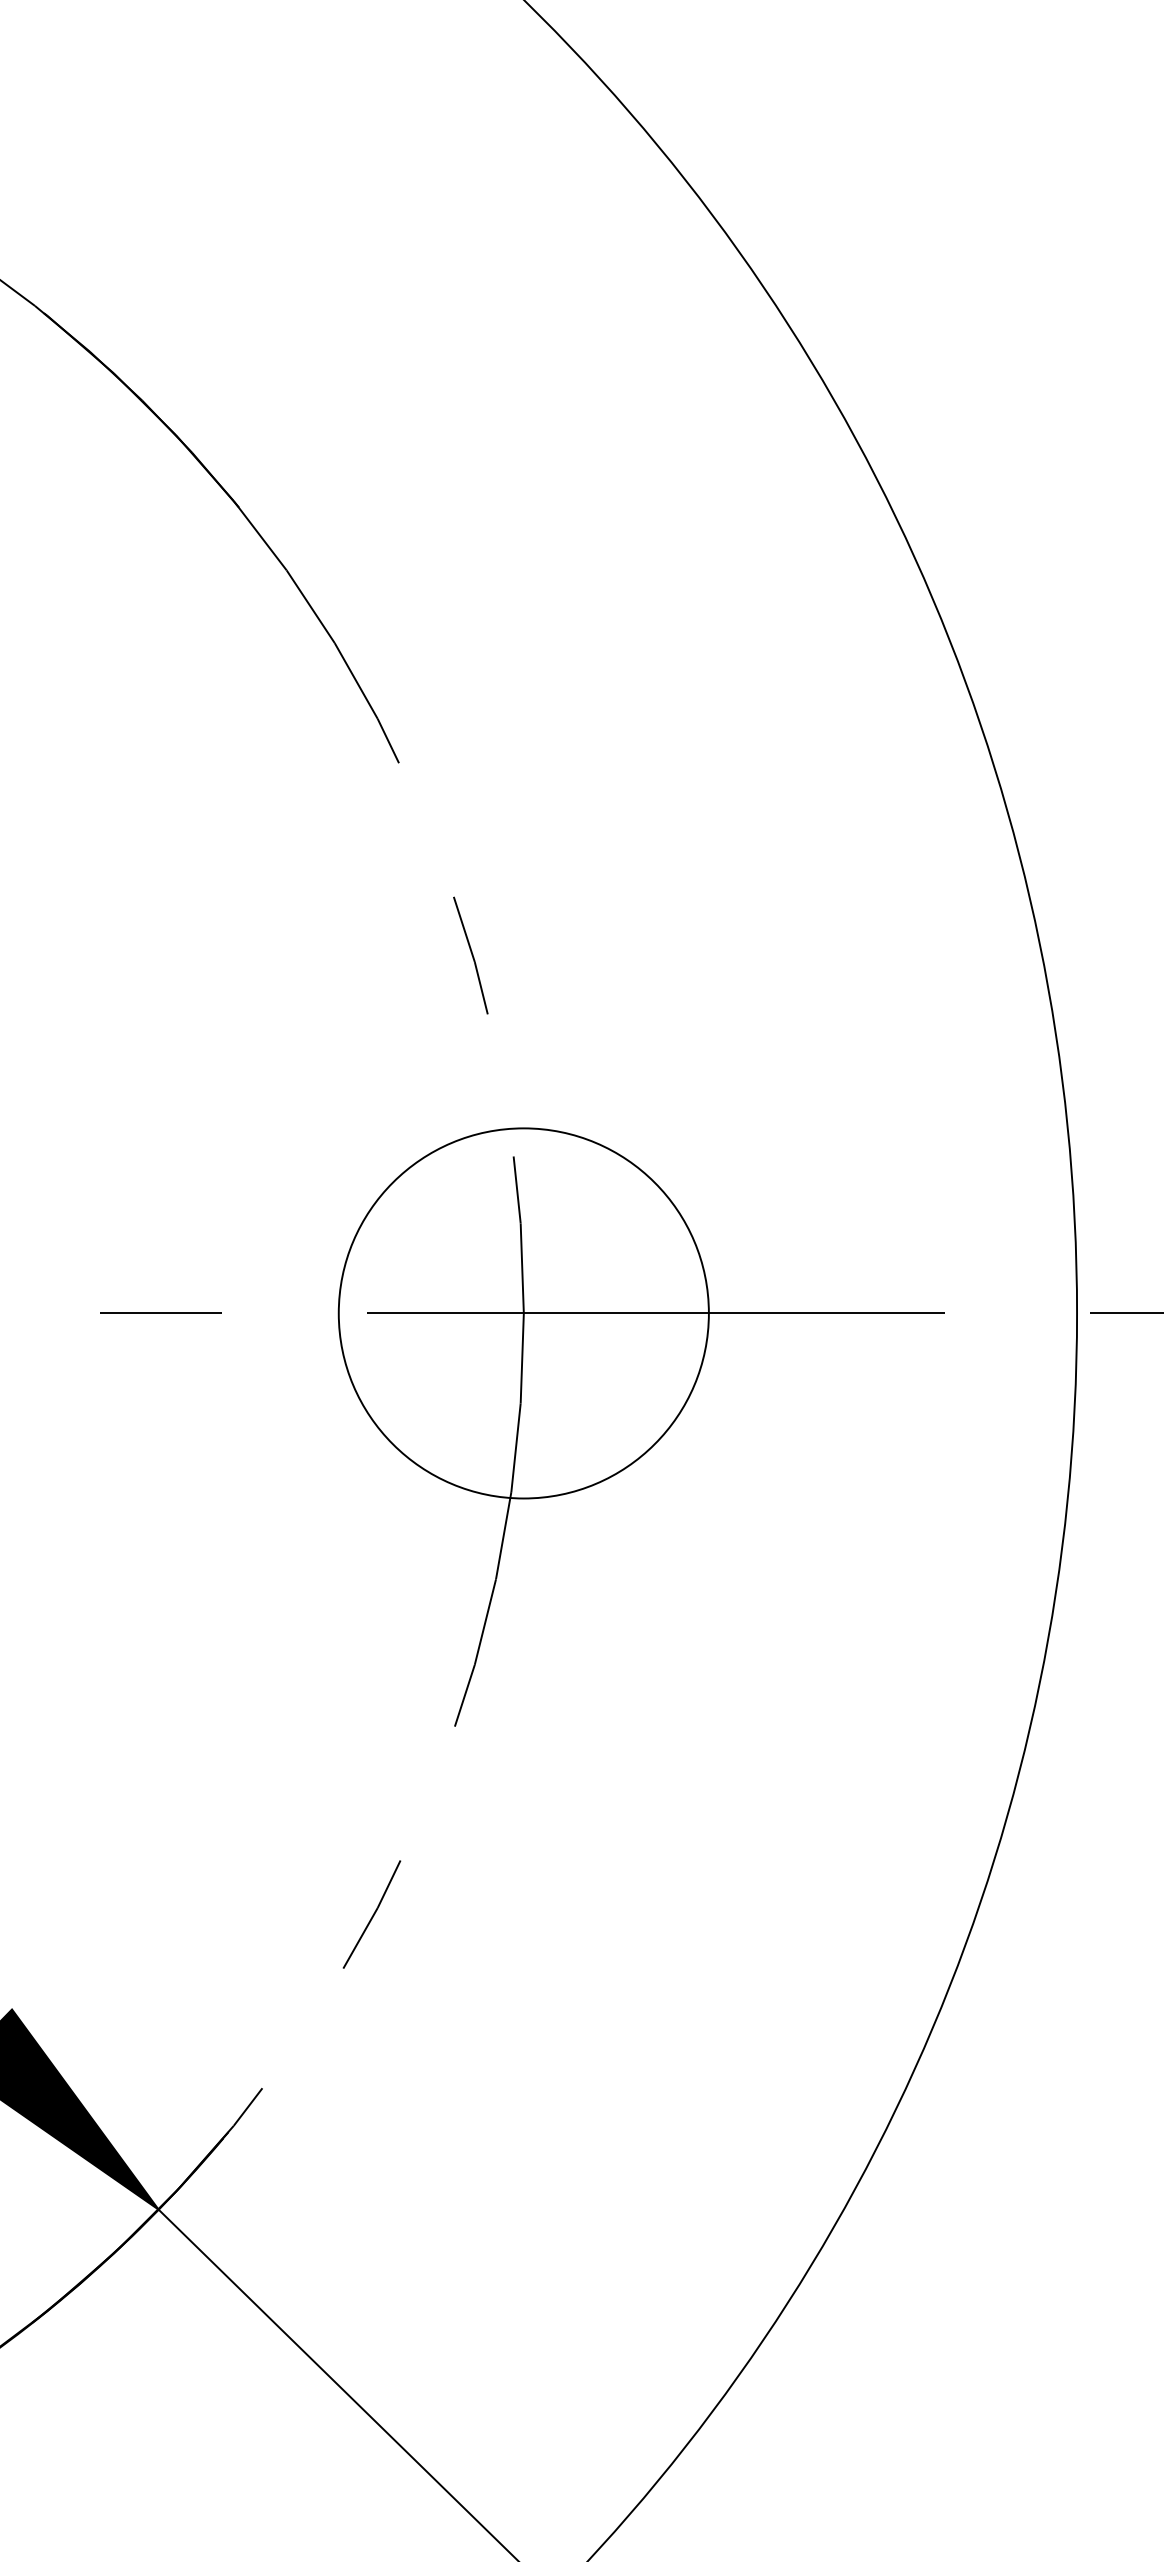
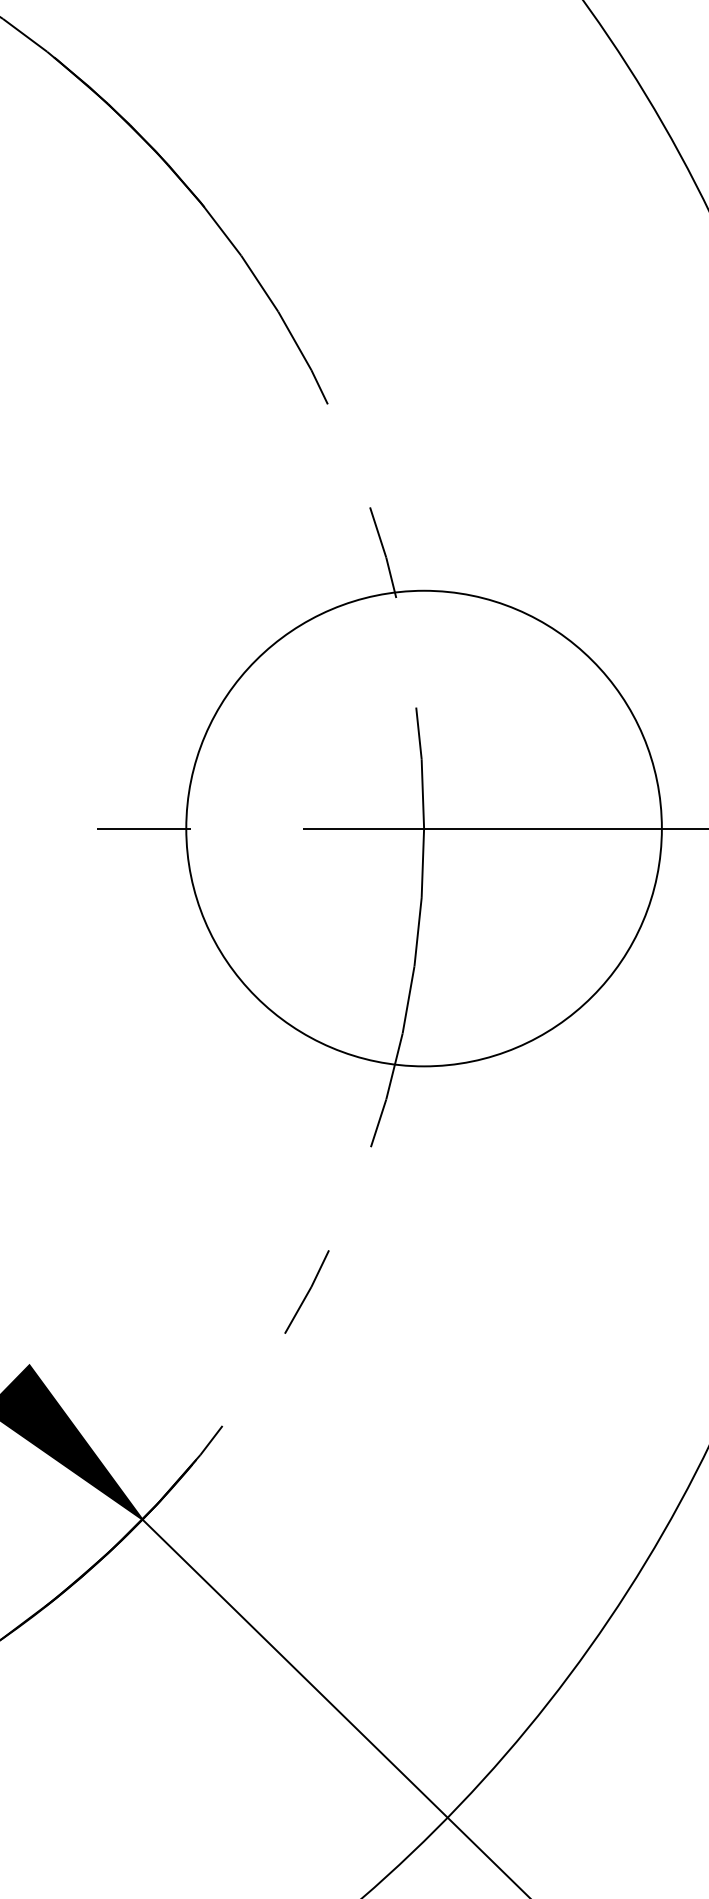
circle: (523, 1313) -> (423, 828), size x1.67

